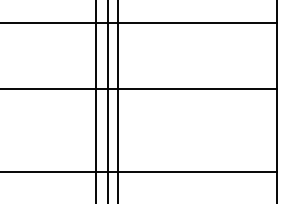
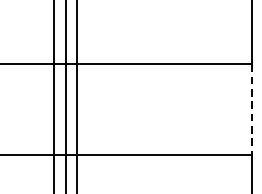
line: (277, 131) -> (252, 110), solid -> dashed

